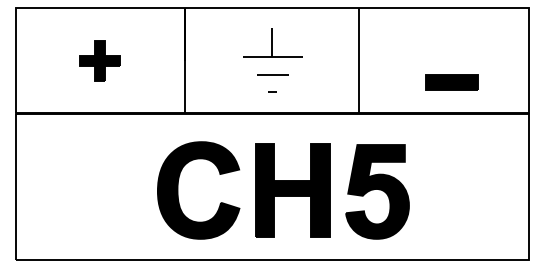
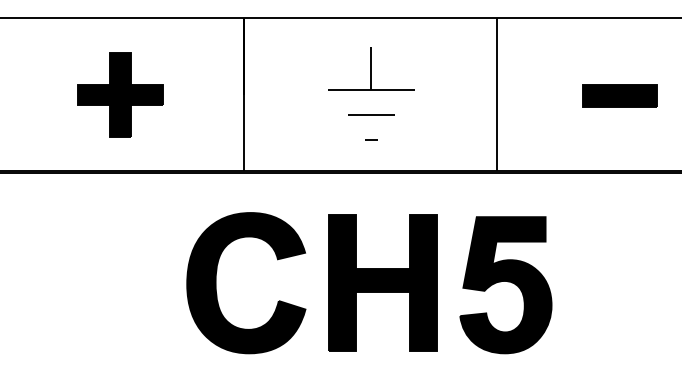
part: (99, 60) -> (119, 94), size x1.43
part: (451, 82) -> (619, 95), moved
part: (283, 190) -> (369, 283), moved

